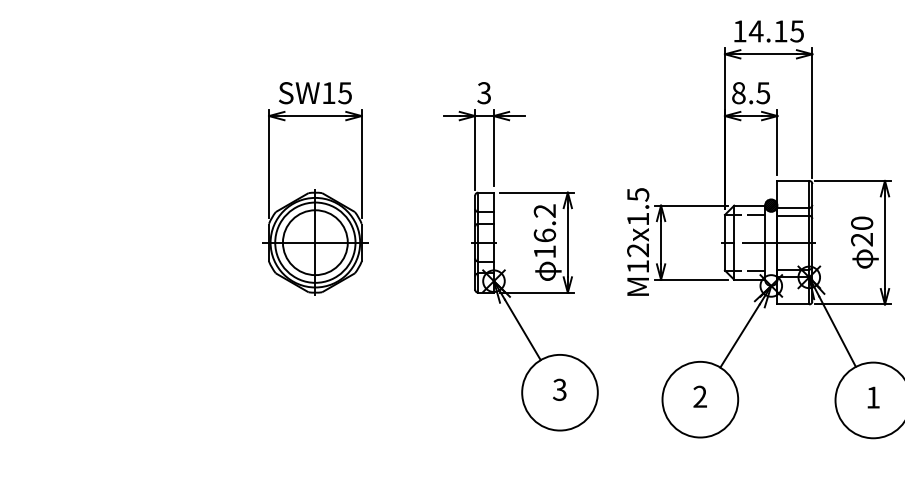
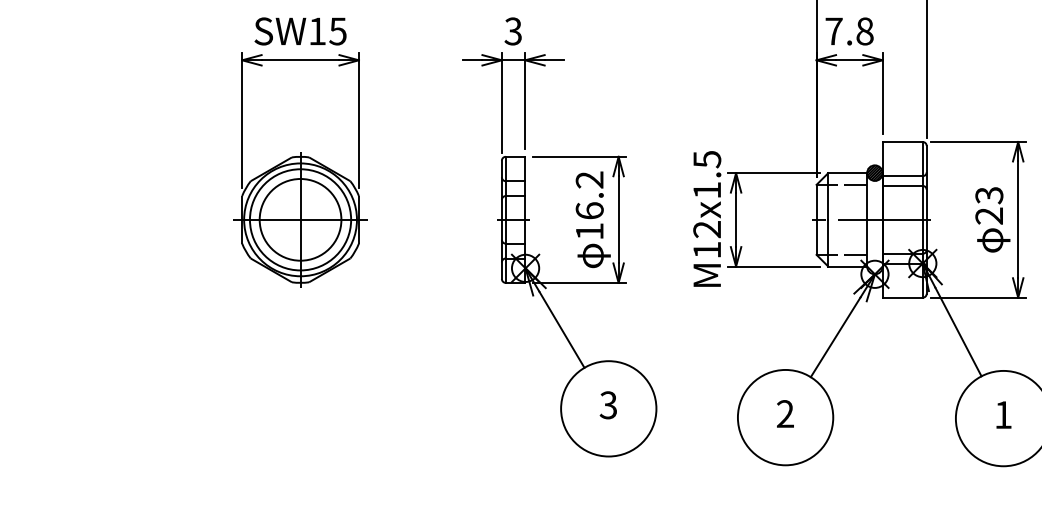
text: (751, 93) -> (850, 31), 8.5 -> 7.8
text: (862, 223) -> (989, 195), 20 -> 23

